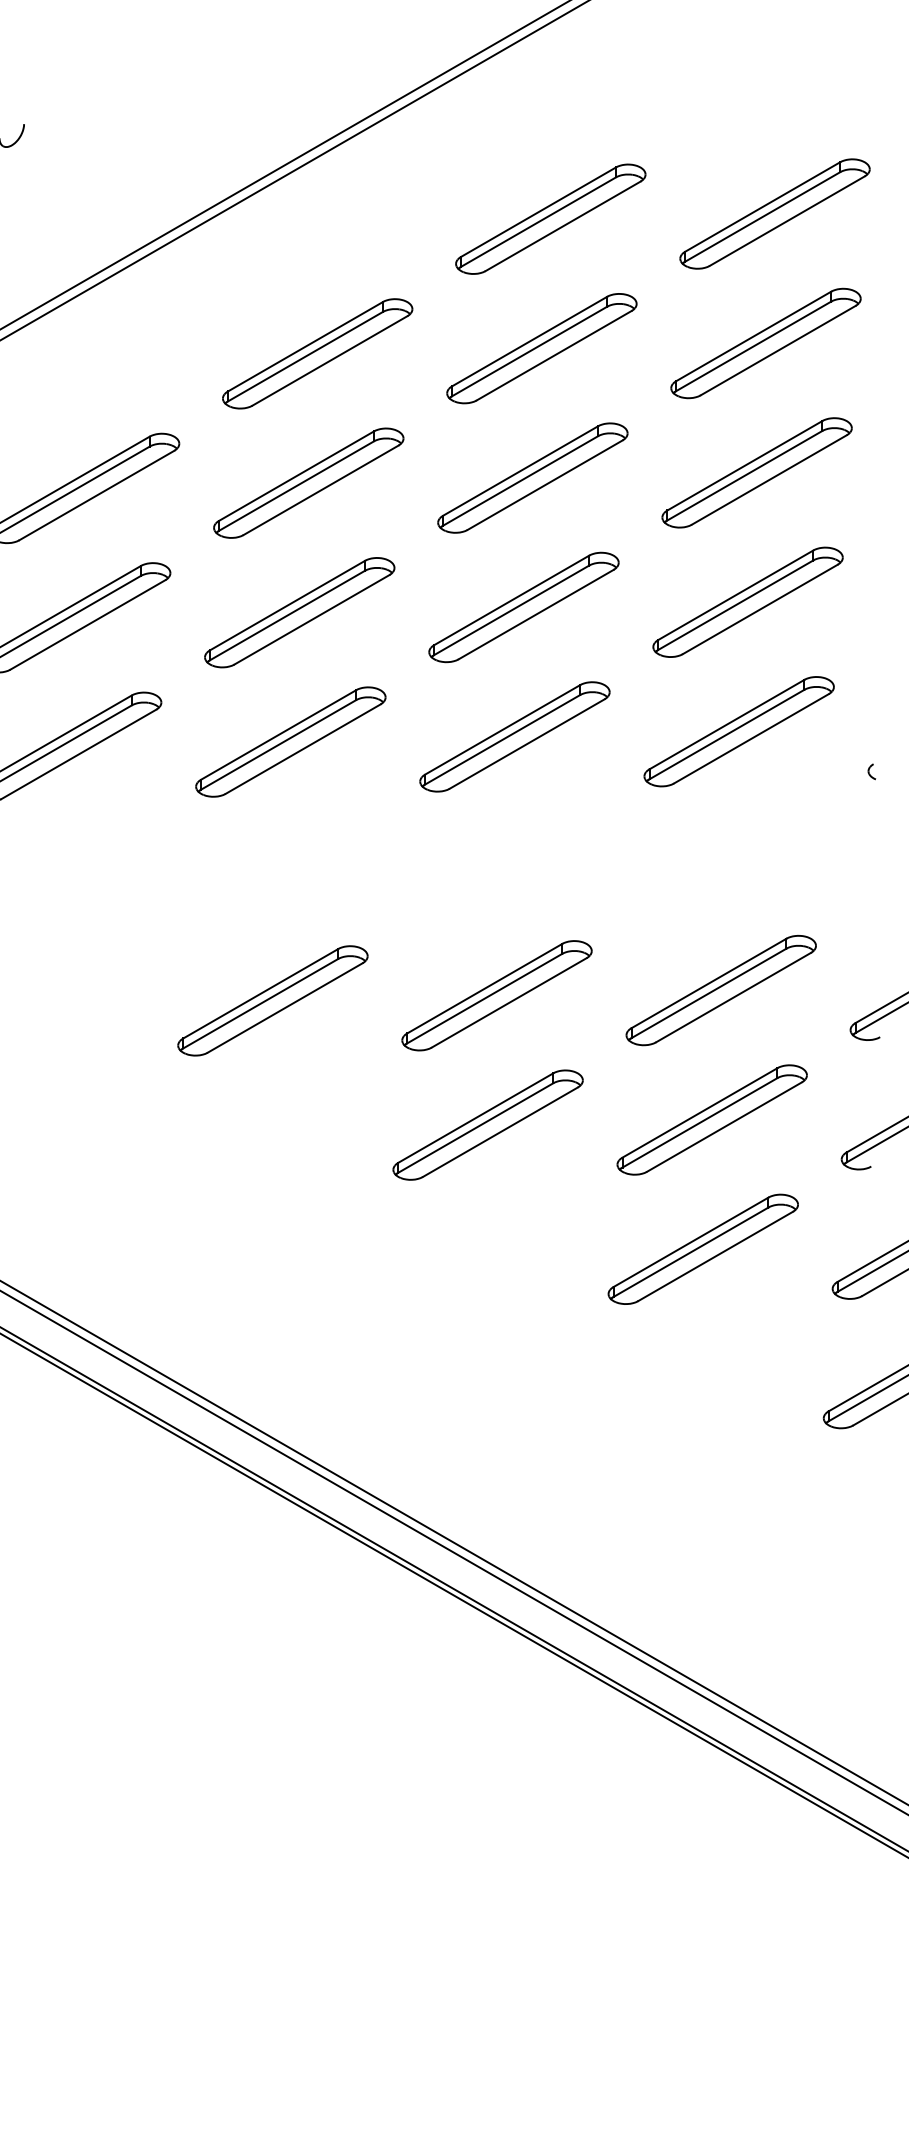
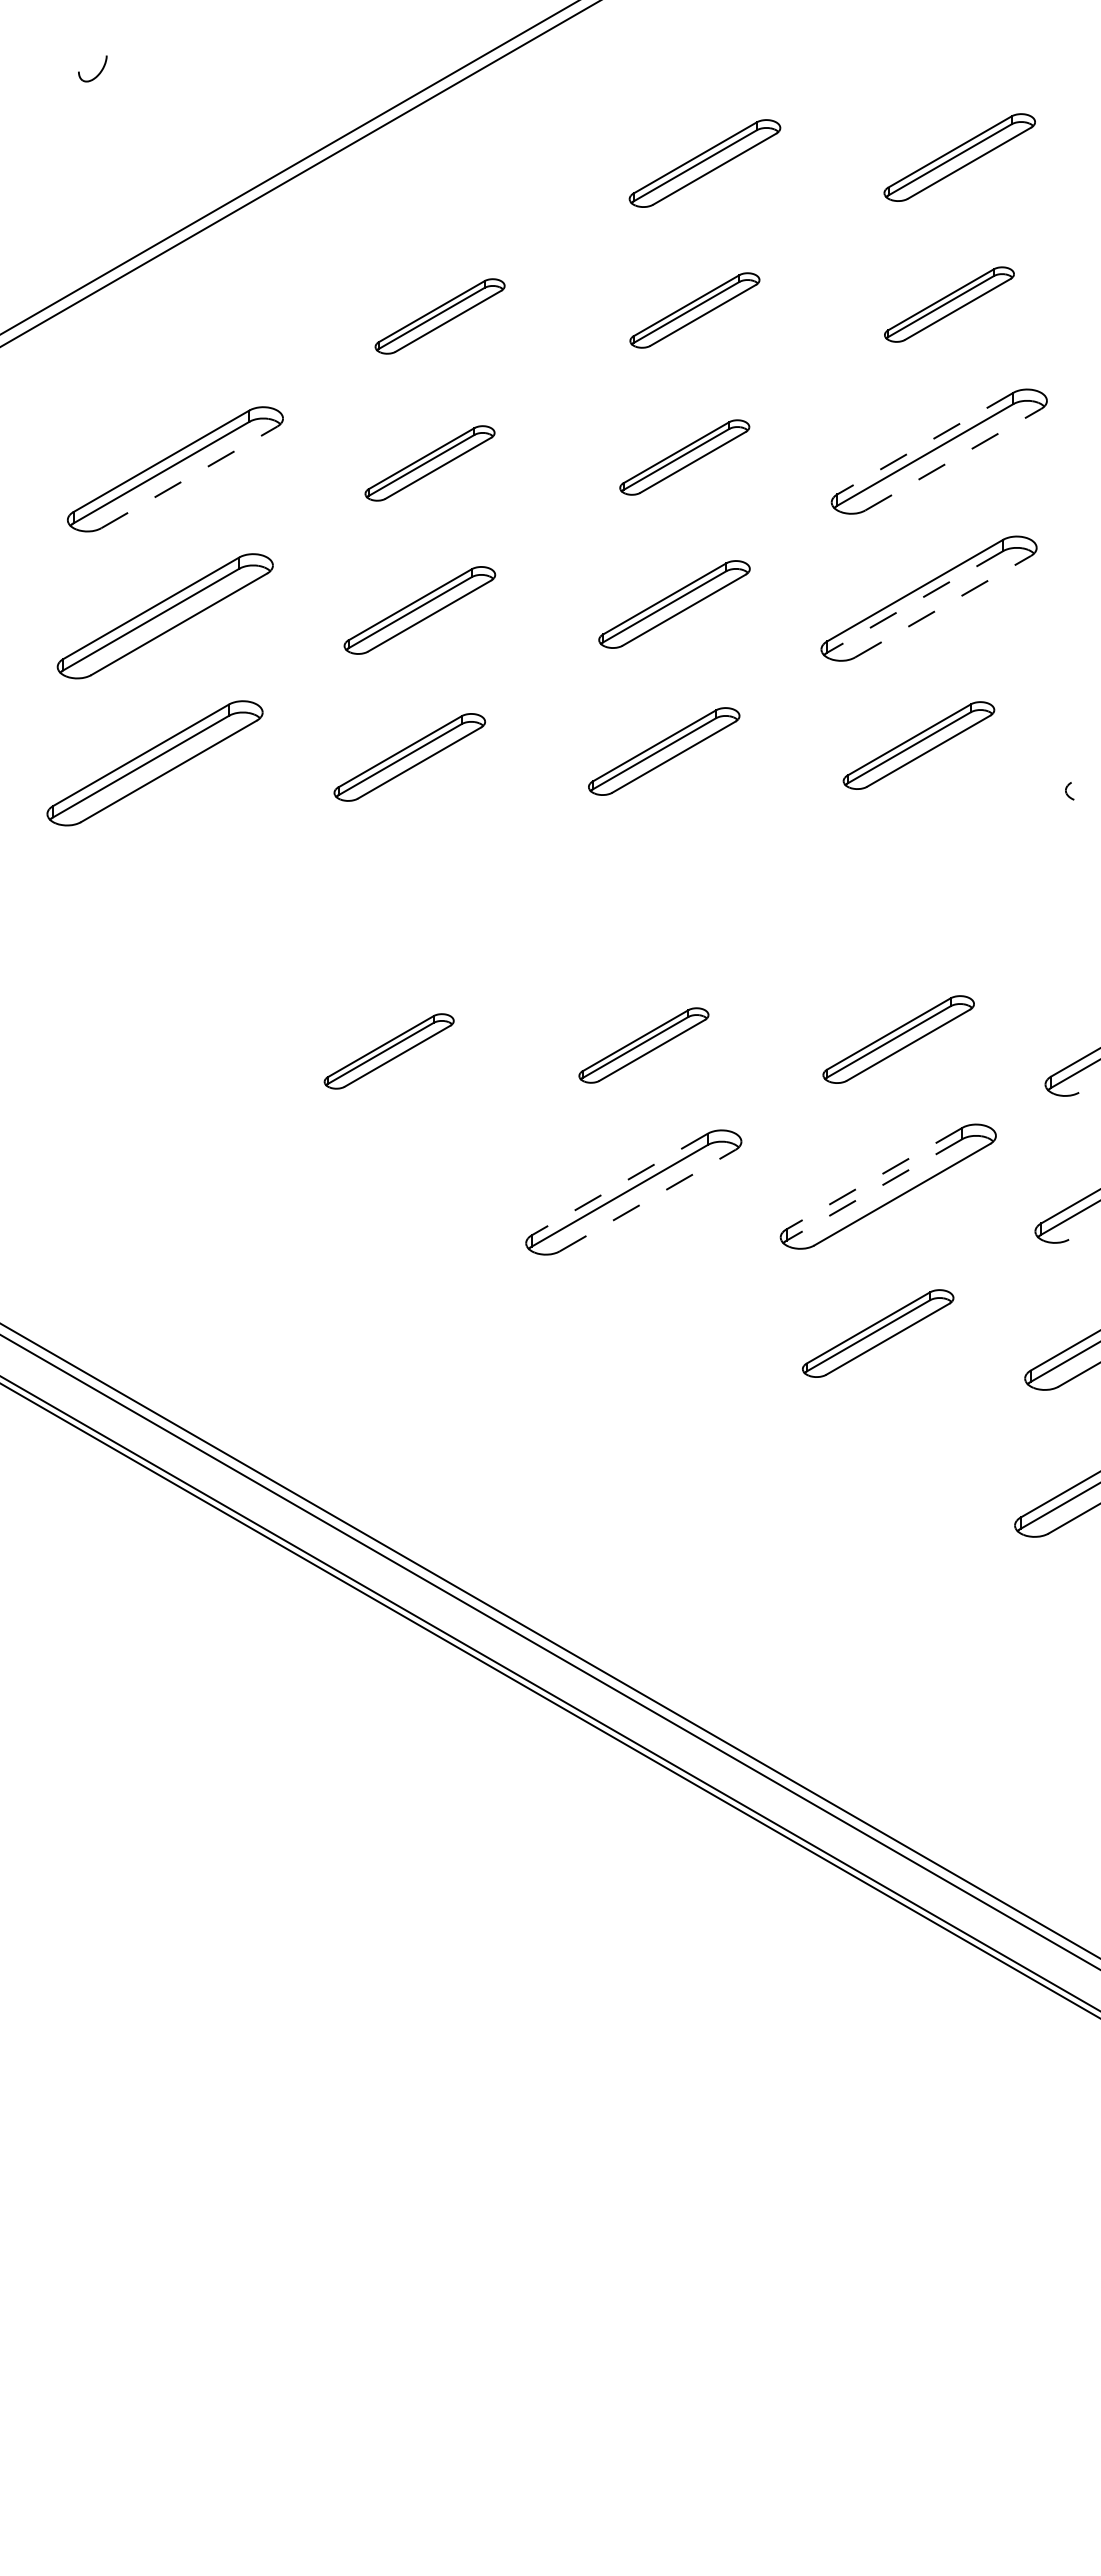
part: (774, 213) -> (959, 157), size x0.7
part: (550, 219) -> (704, 163), size x0.7
part: (766, 343) -> (949, 304), size x0.6
part: (541, 348) -> (694, 310), size x0.6
part: (317, 353) -> (439, 316), size x0.6
line: (744, 465) -> (925, 443), solid -> dashed
part: (532, 478) -> (684, 457), size x0.6
line: (769, 479) -> (953, 459), solid -> dashed
part: (308, 483) -> (429, 463), size x0.6
line: (96, 495) -> (189, 477), solid -> dashed
line: (736, 604) -> (915, 601), solid -> dashed
part: (523, 607) -> (674, 604), size x0.7
line: (760, 609) -> (943, 606), solid -> dashed
part: (299, 612) -> (419, 610), size x0.7
part: (738, 731) -> (918, 745), size x0.7
part: (514, 736) -> (663, 751), size x0.7
part: (290, 742) -> (409, 757), size x0.7
part: (721, 990) -> (898, 1039), size x0.7
part: (496, 995) -> (643, 1045), size x0.6
part: (272, 1000) -> (388, 1051), size x0.6
line: (700, 1112) -> (874, 1178), solid -> dashed
line: (475, 1118) -> (619, 1184), solid -> dashed
line: (700, 1122) -> (874, 1189), solid -> dashed
line: (500, 1132) -> (647, 1200), solid -> dashed
part: (702, 1249) -> (877, 1333), size x0.7

